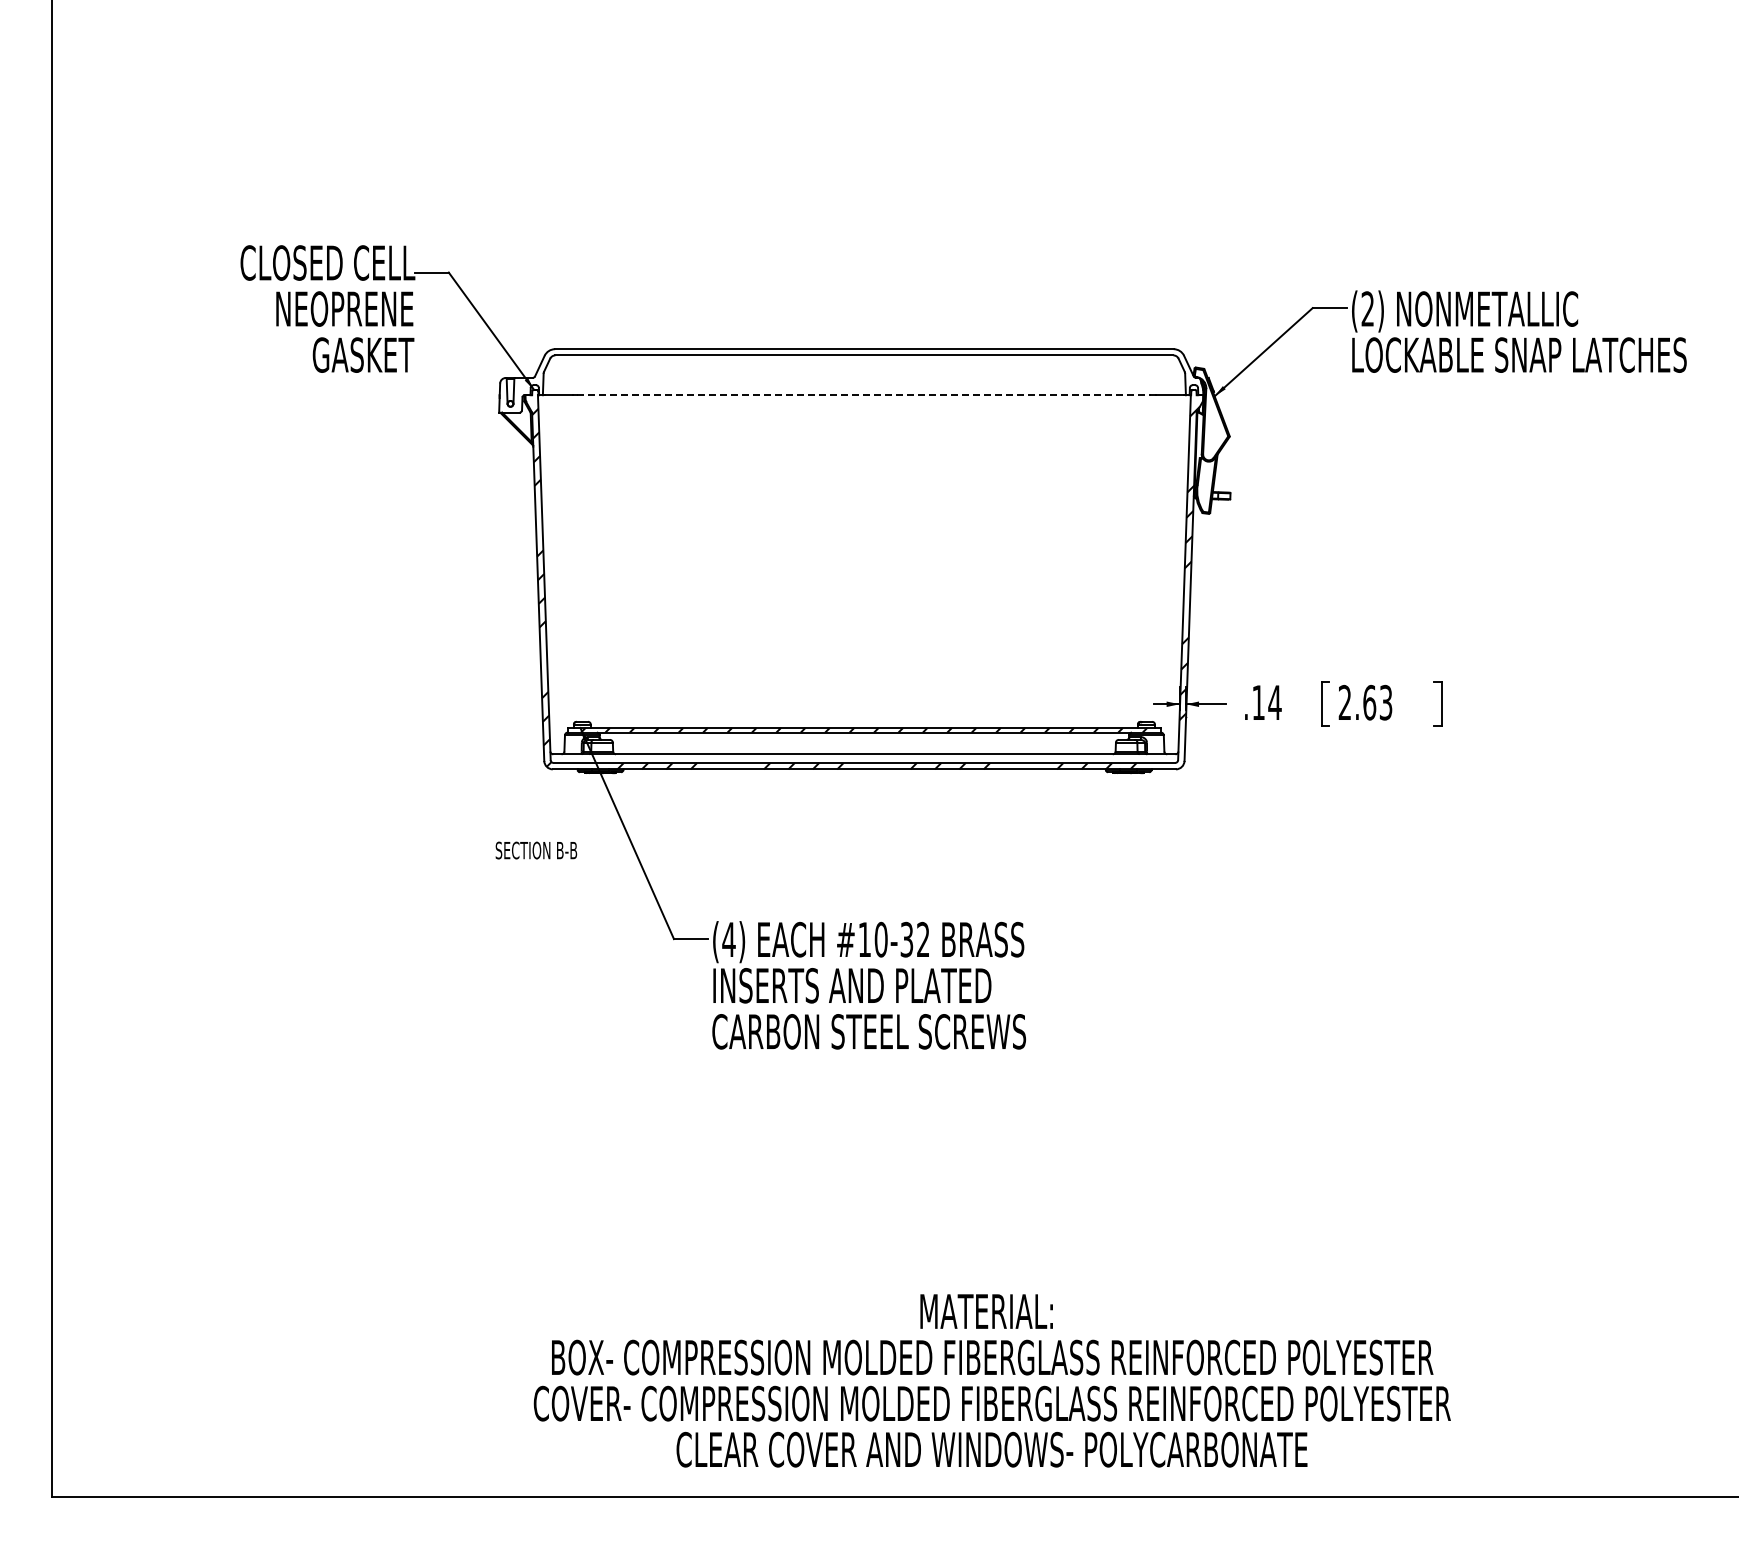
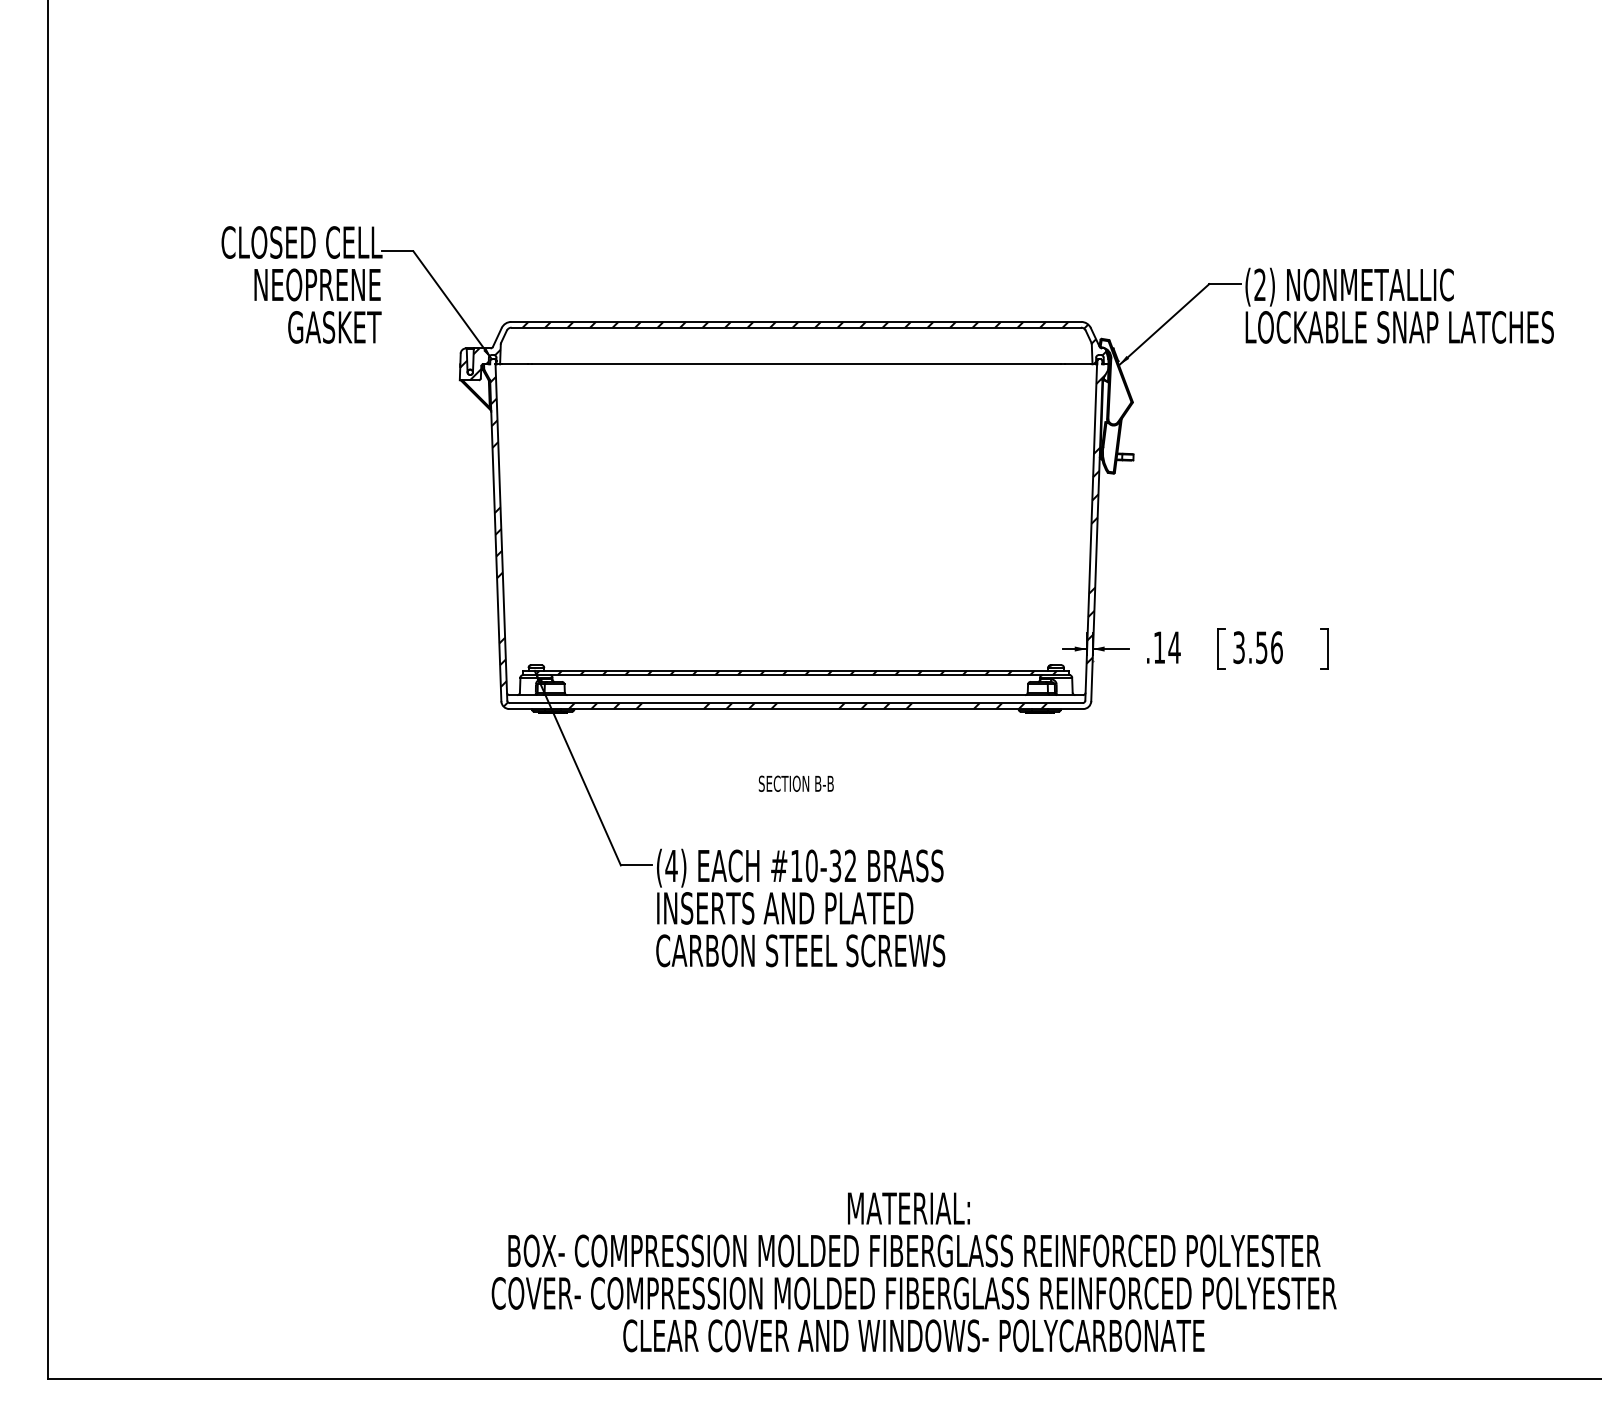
hatch: (849, 380) -> (782, 350), added
line: (864, 395) -> (796, 364), dashed -> solid
text: (1365, 702) -> (1257, 647), 2.63 -> 3.56
text: (536, 850) -> (796, 783), moved

